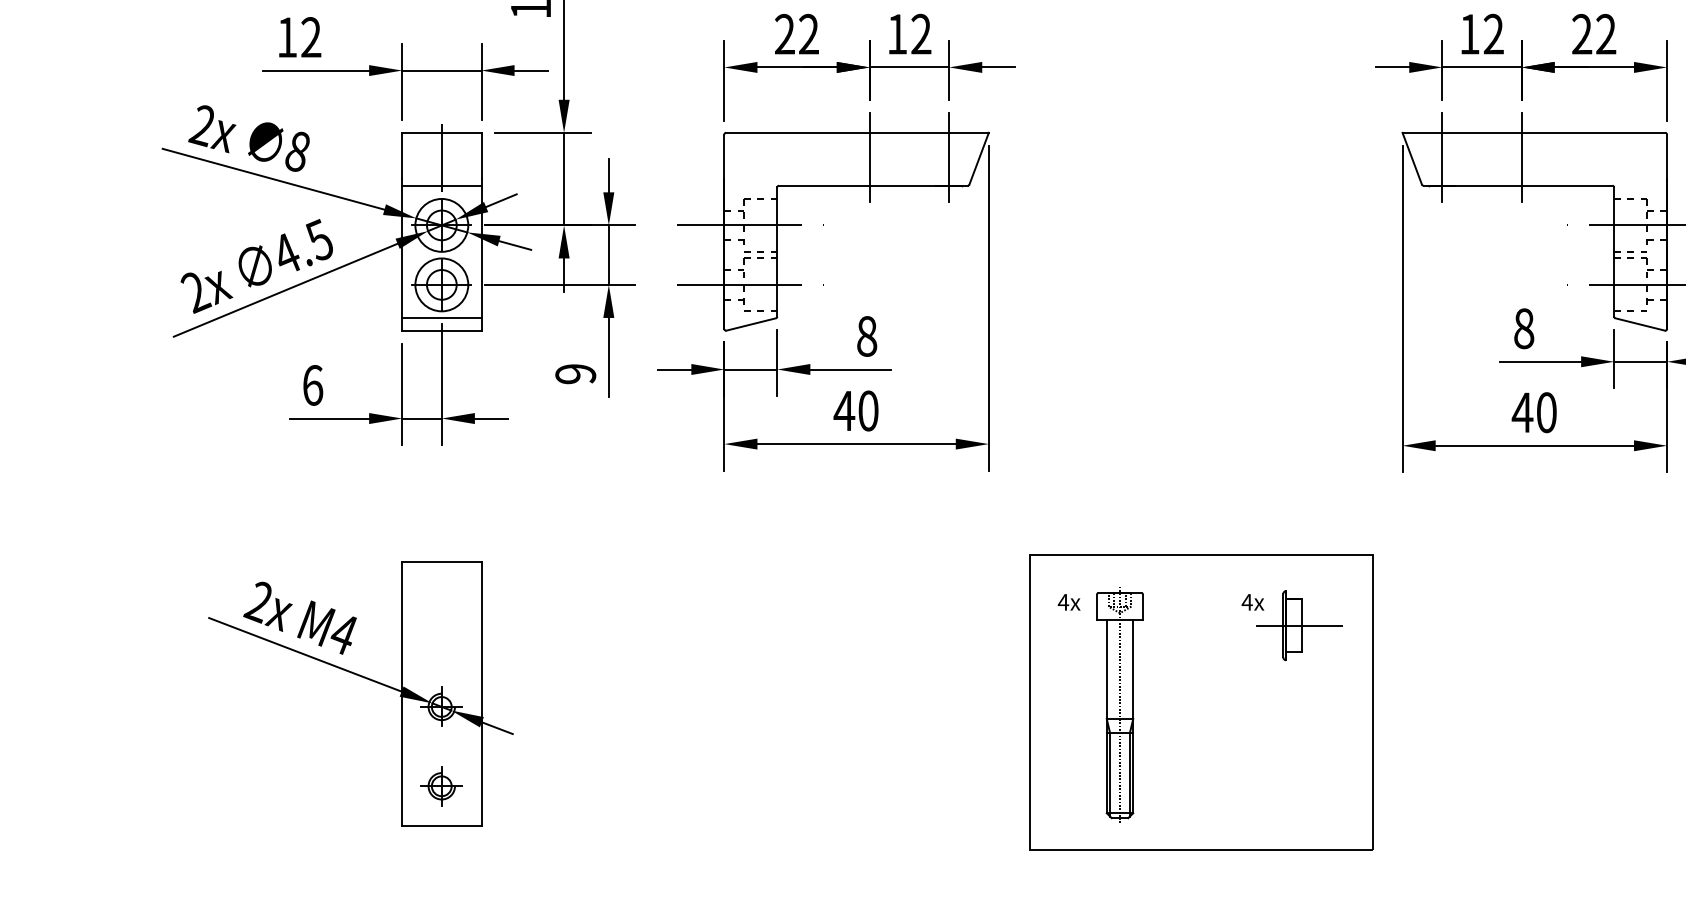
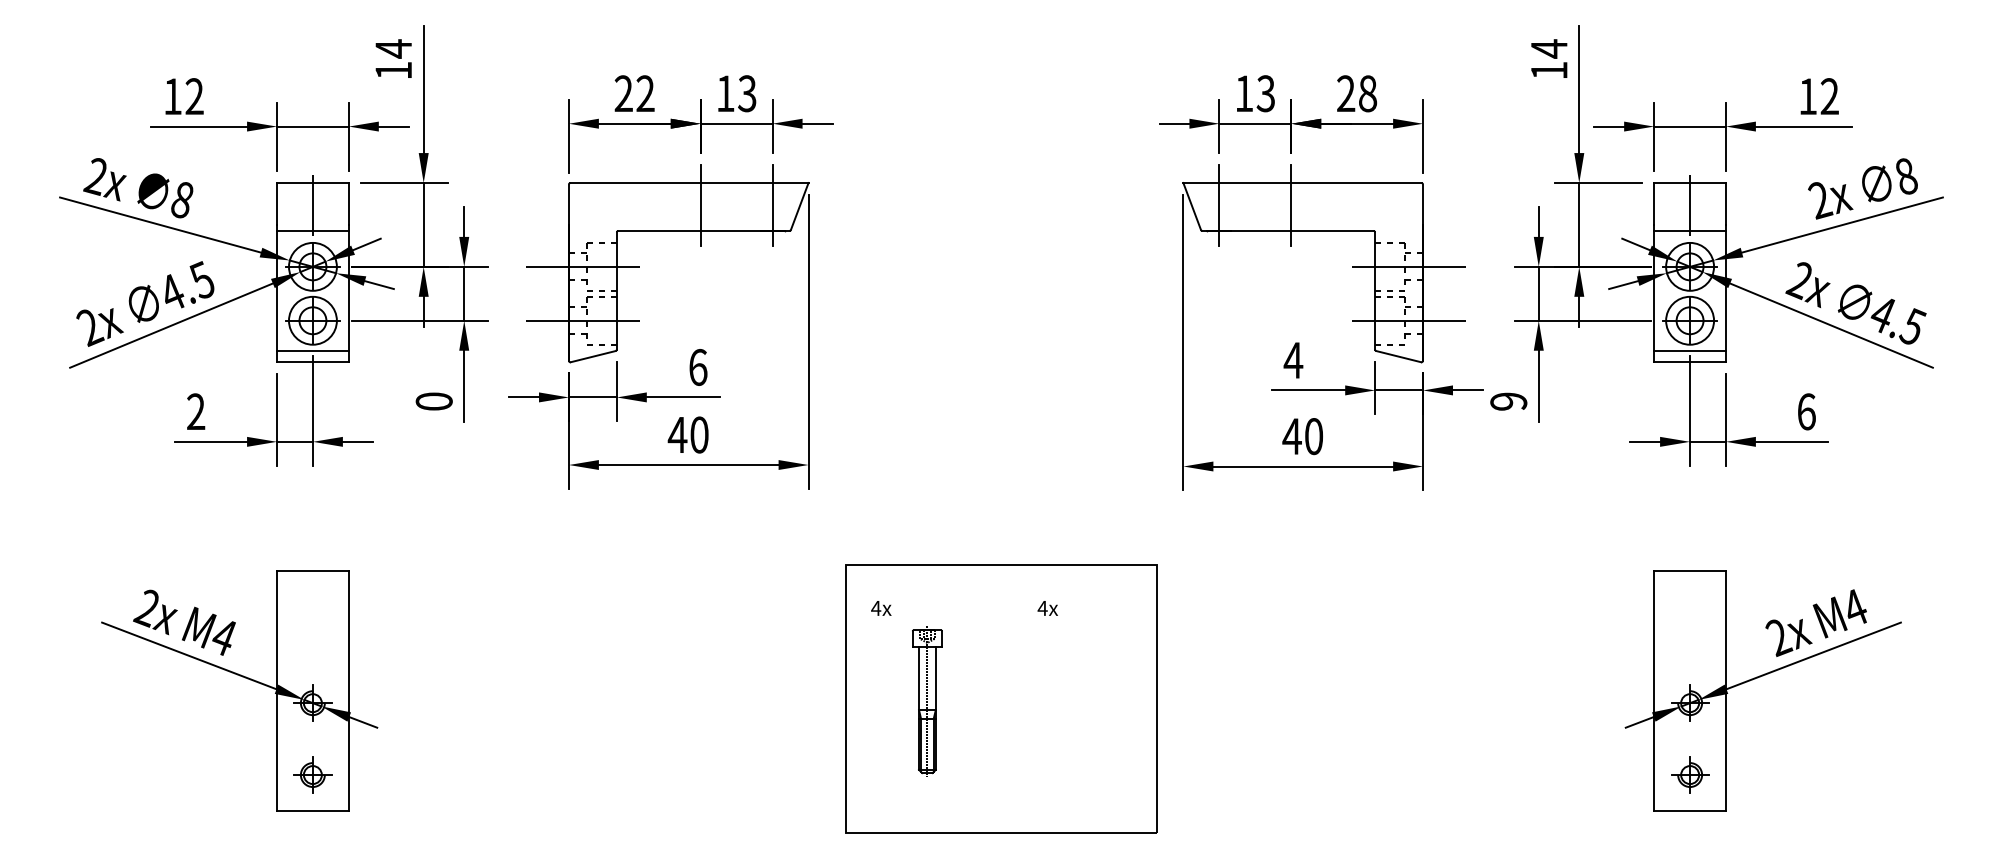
text: (921, 34) -> (747, 93), 12 -> 13
text: (1605, 34) -> (1367, 93), 22 -> 28
text: (1493, 35) -> (1265, 94), 12 -> 13
text: (1524, 328) -> (1293, 360), 8 -> 4
text: (867, 336) -> (698, 367), 8 -> 6
text: (574, 374) -> (433, 401), 9 -> 0
text: (313, 385) -> (196, 411), 6 -> 2
part: (1300, 625) -> (1090, 629), removed
part: (1120, 704) -> (927, 700), size x0.7

